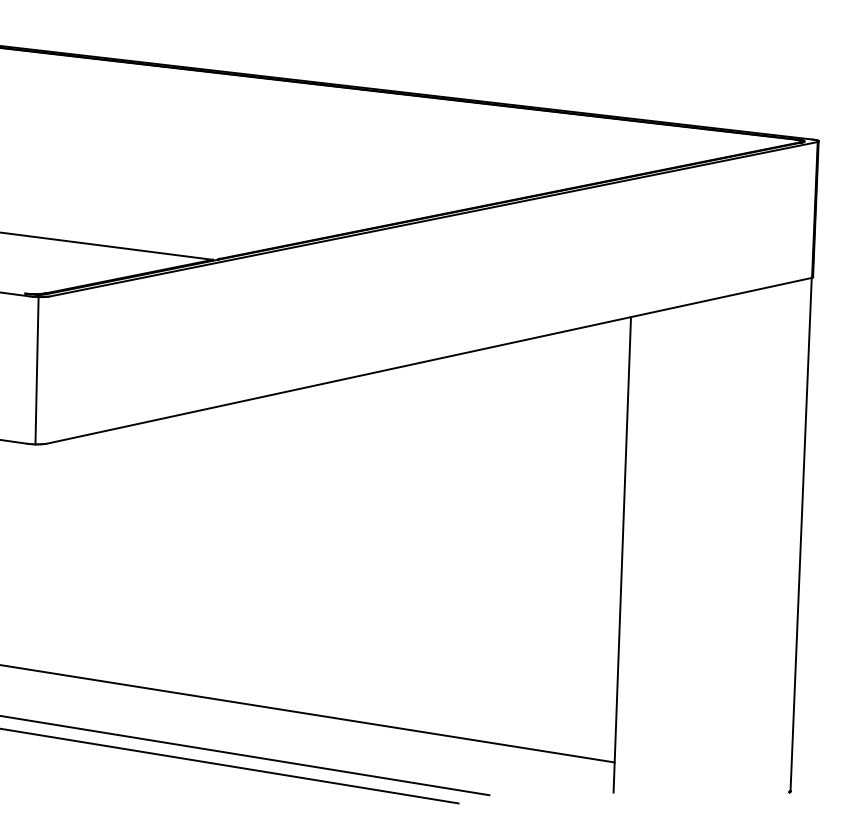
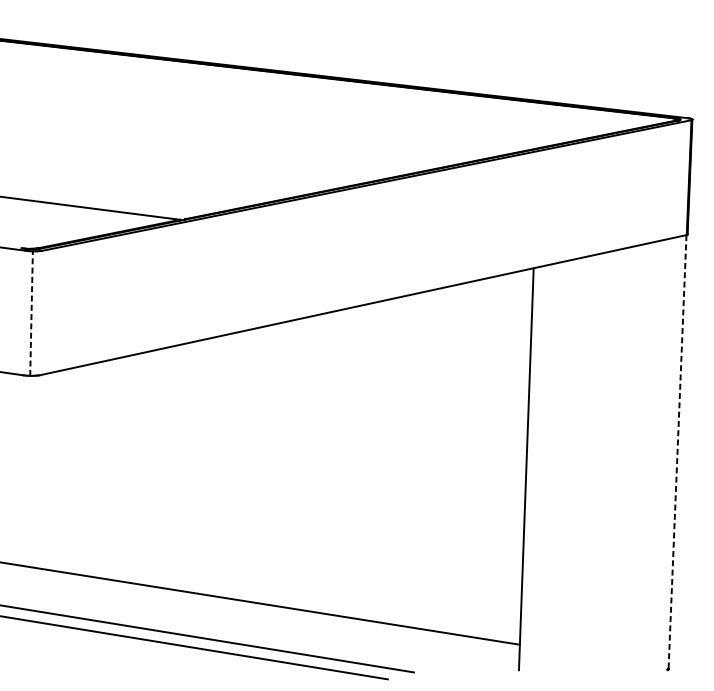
line: (37, 370) -> (31, 313), solid -> dashed
line: (801, 534) -> (677, 452), solid -> dashed

